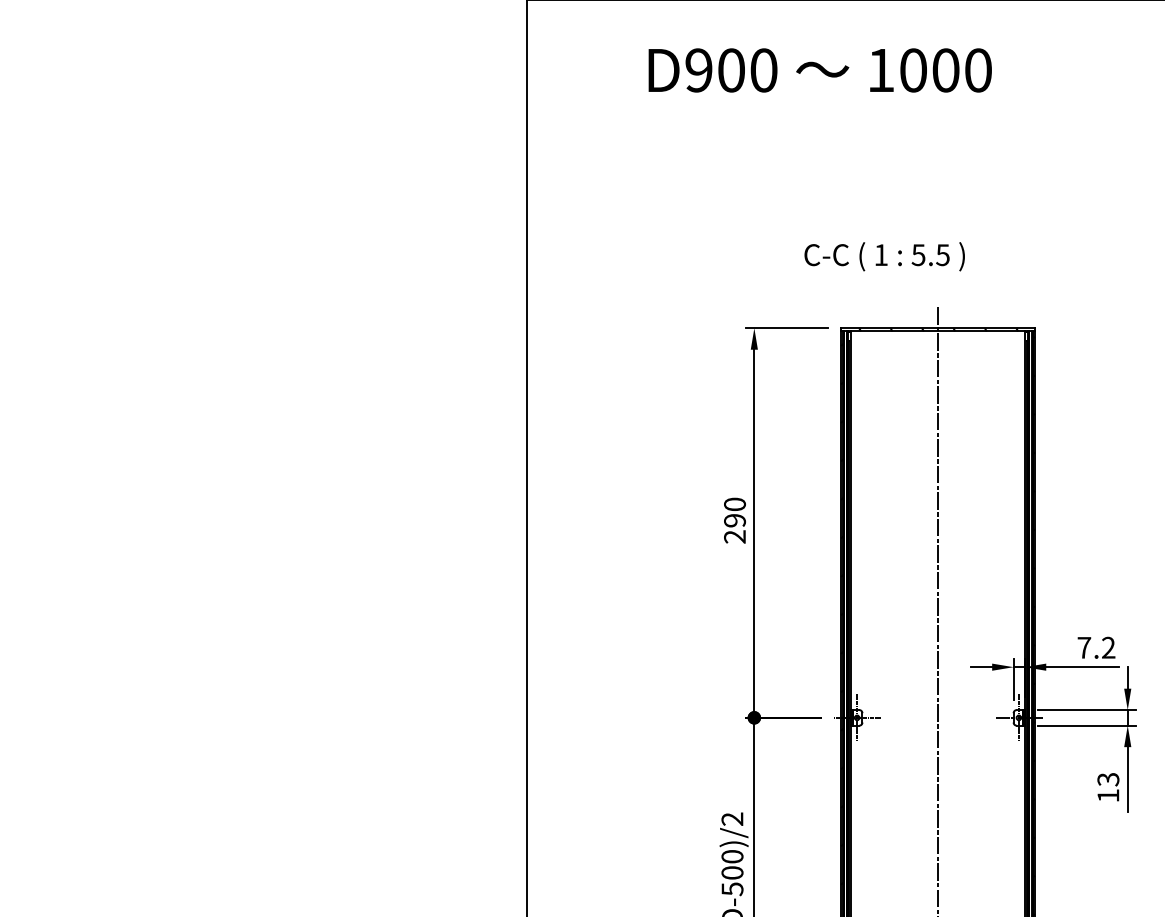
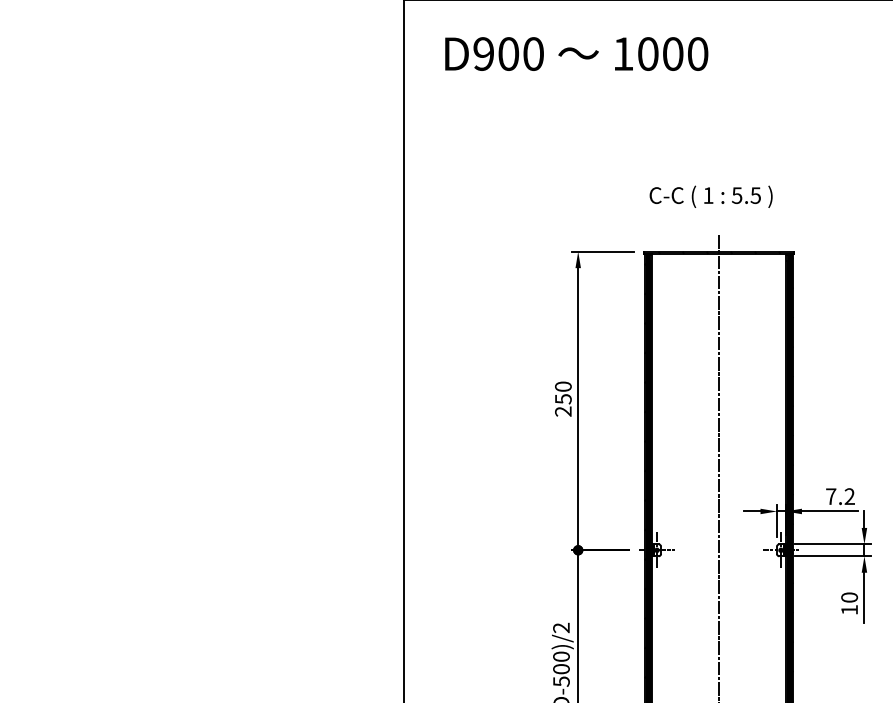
text: (819, 69) -> (576, 53), moved
text: (883, 256) -> (710, 196), moved
text: (735, 521) -> (563, 399), 290 -> 250
text: (1108, 779) -> (849, 597), 13 -> 10

